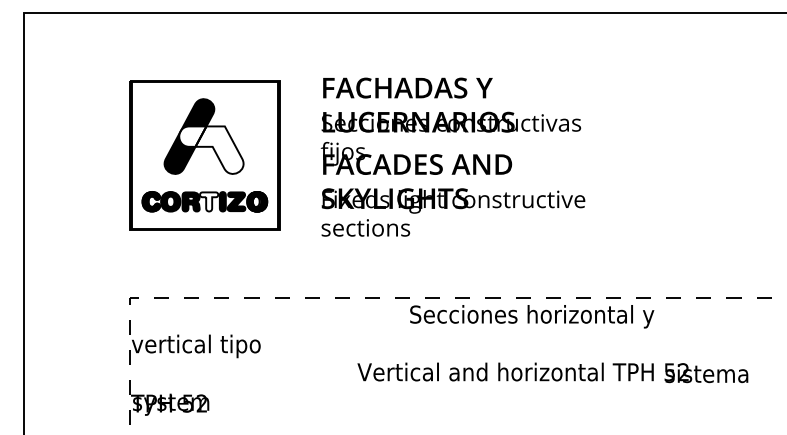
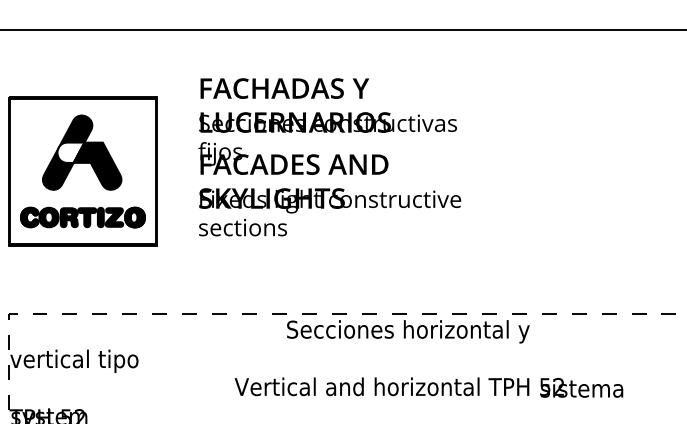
fill: (219, 149) -> (97, 165), added
text: (452, 156) -> (329, 156), moved
fill: (209, 201) -> (87, 217), added

